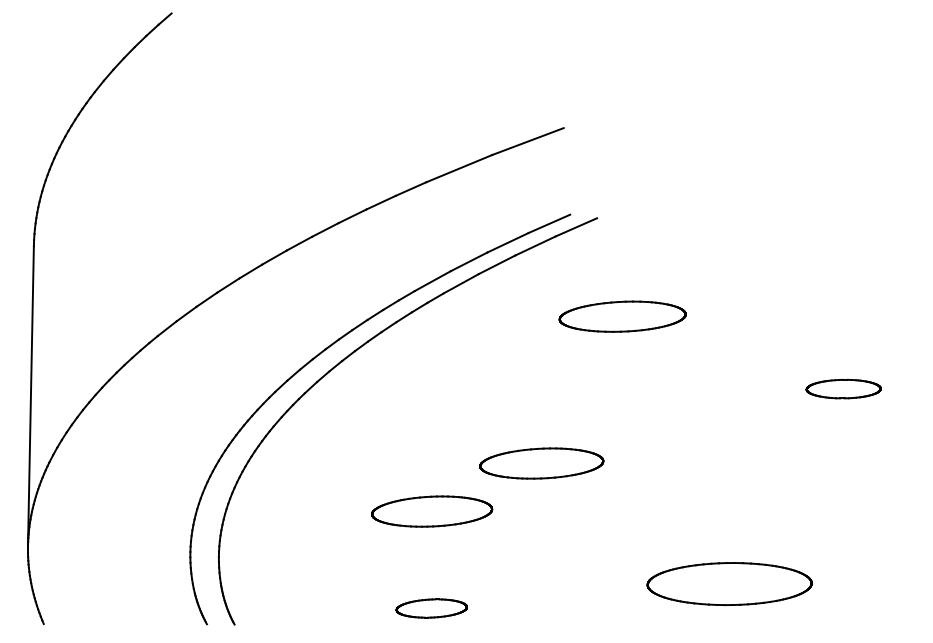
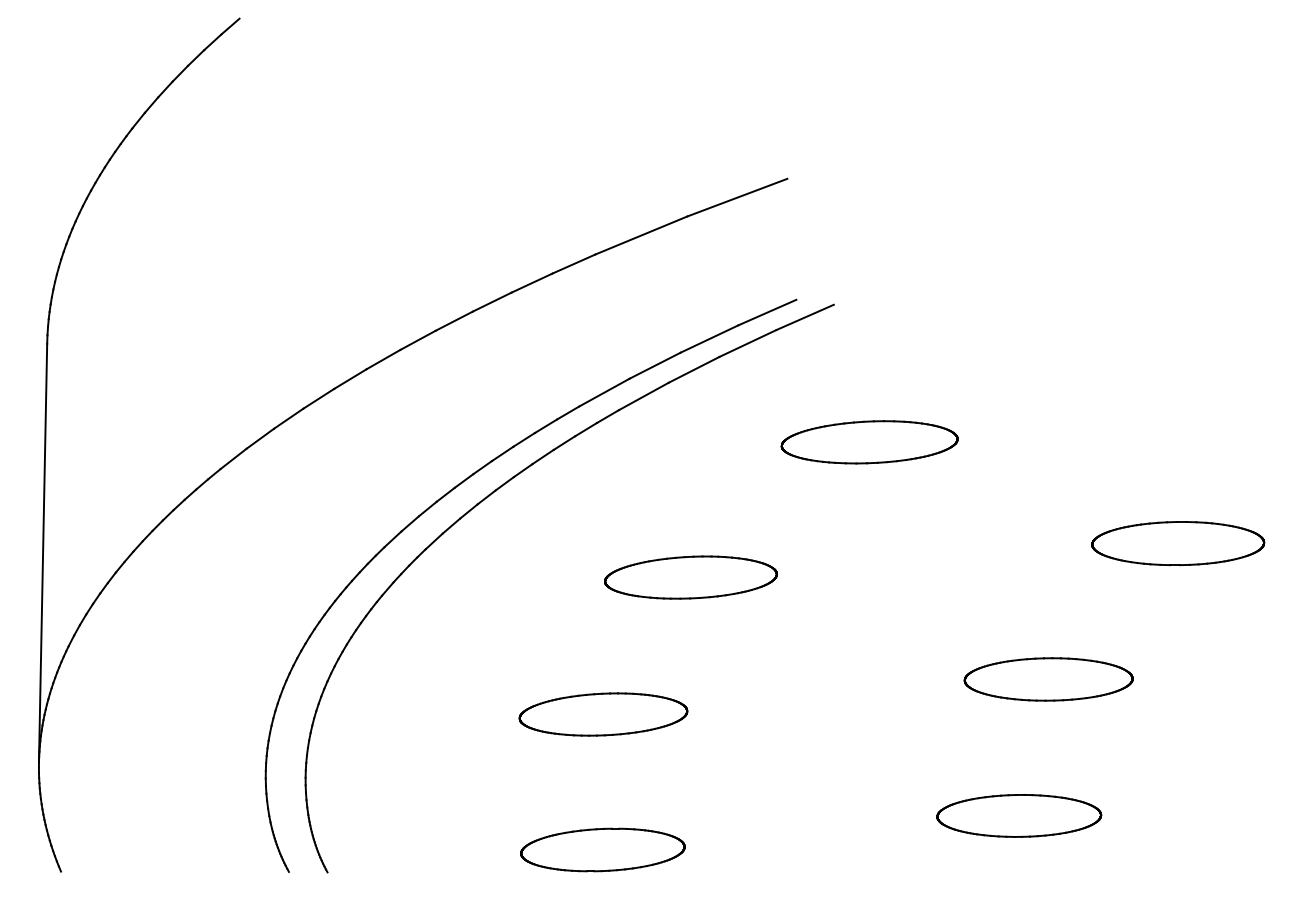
part: (843, 388) -> (1178, 542), size x1.67
part: (541, 463) -> (690, 577), moved
part: (750, 486) -> (1048, 679), added
part: (729, 584) -> (1018, 816), size x0.71
part: (431, 608) -> (602, 849), size x1.67

